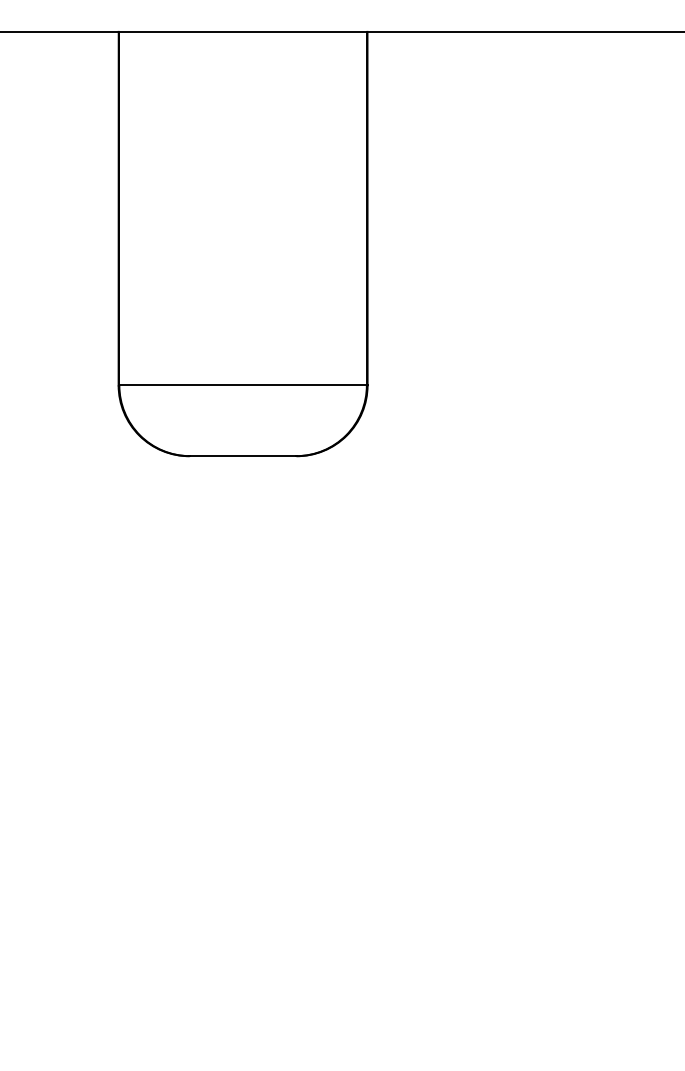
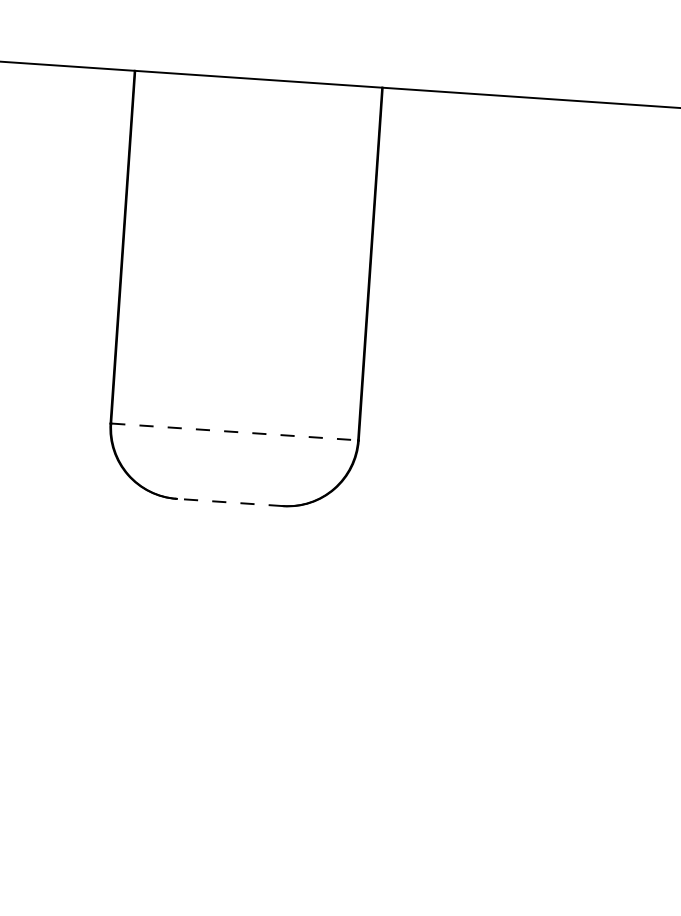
line: (243, 385) -> (235, 432), solid -> dashed
line: (242, 456) -> (229, 502), solid -> dashed

